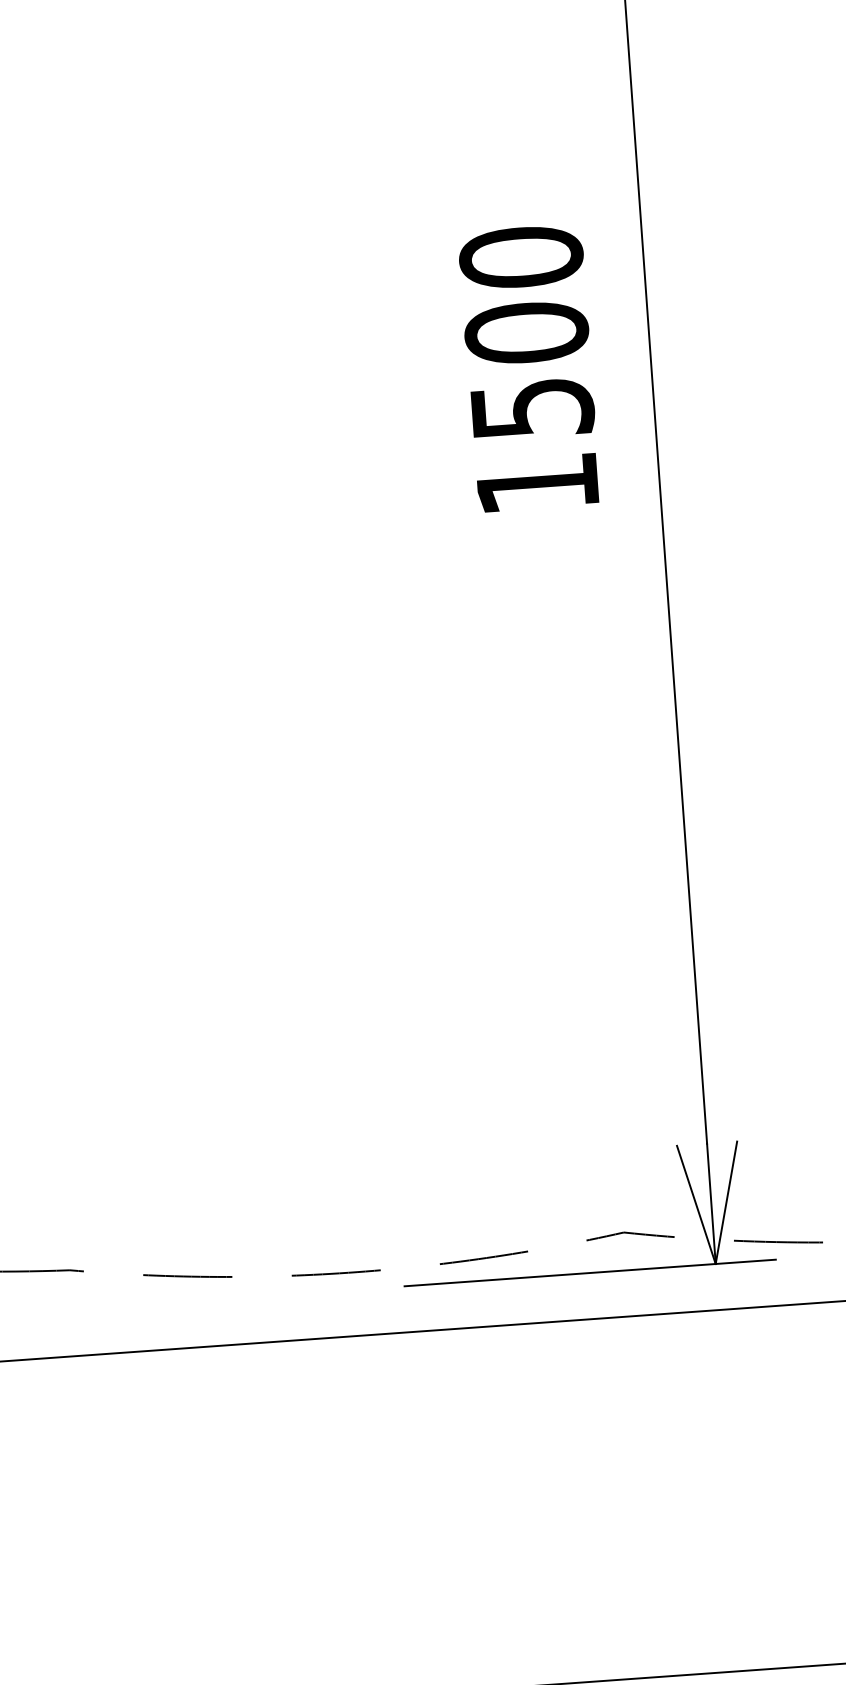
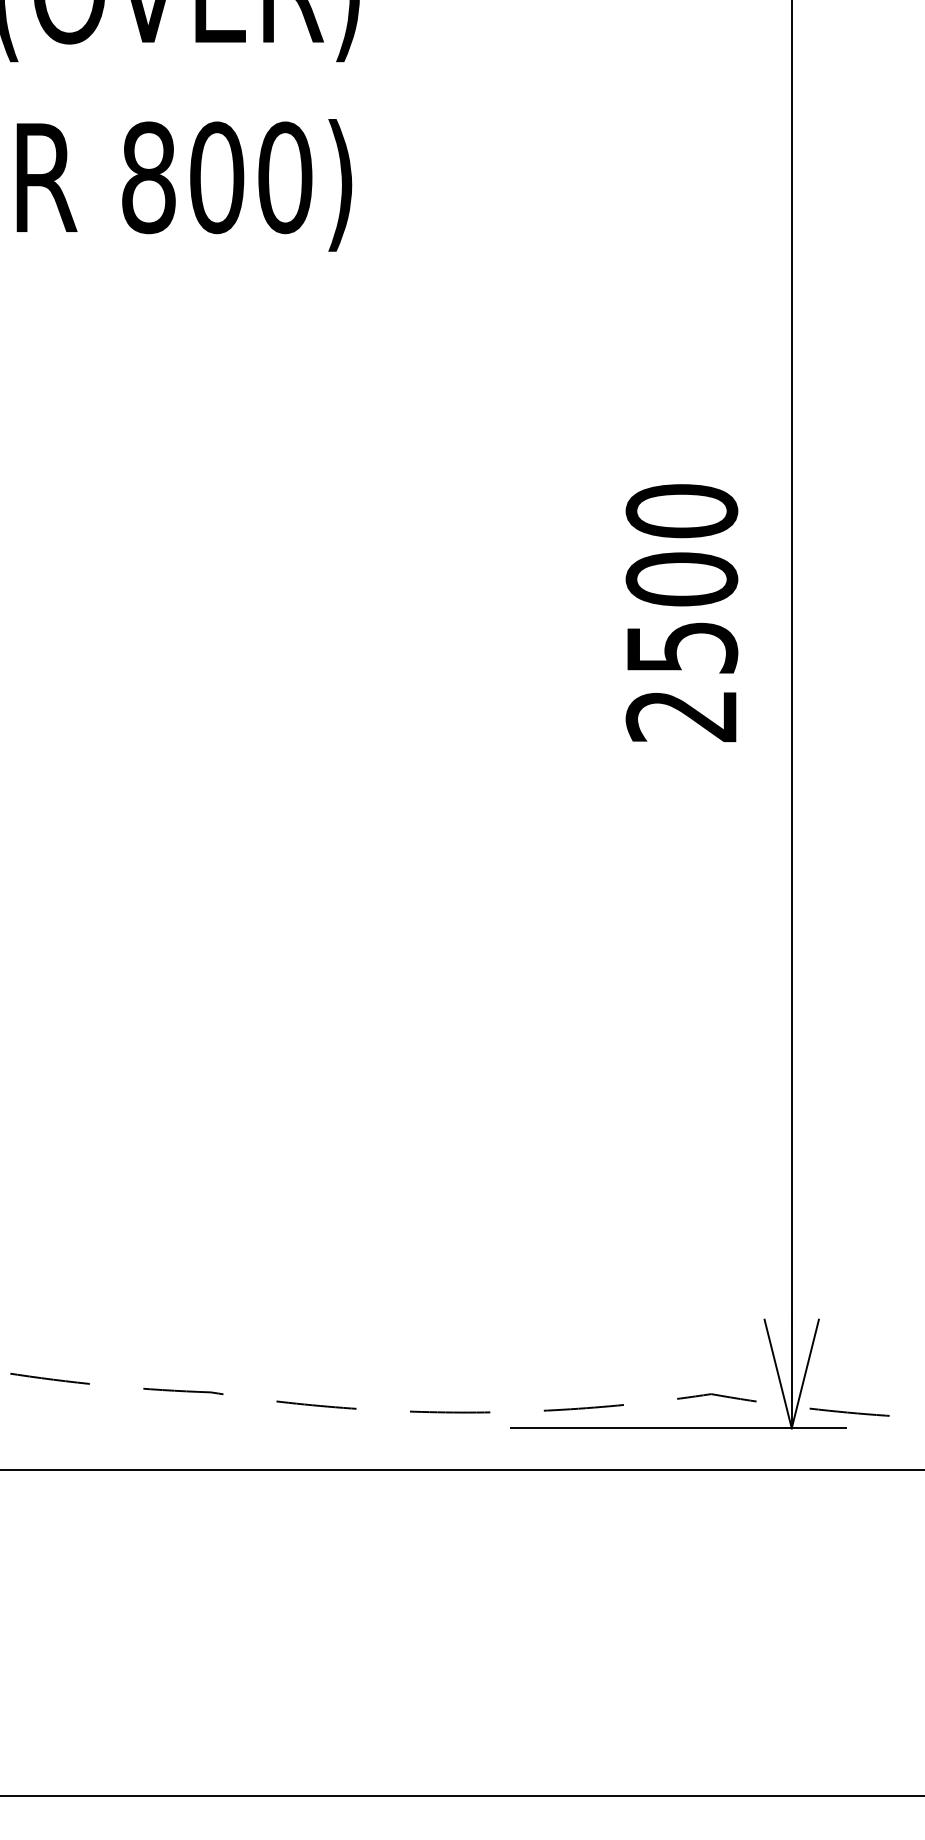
text: (536, 484) -> (680, 716), 1500 -> 2500

